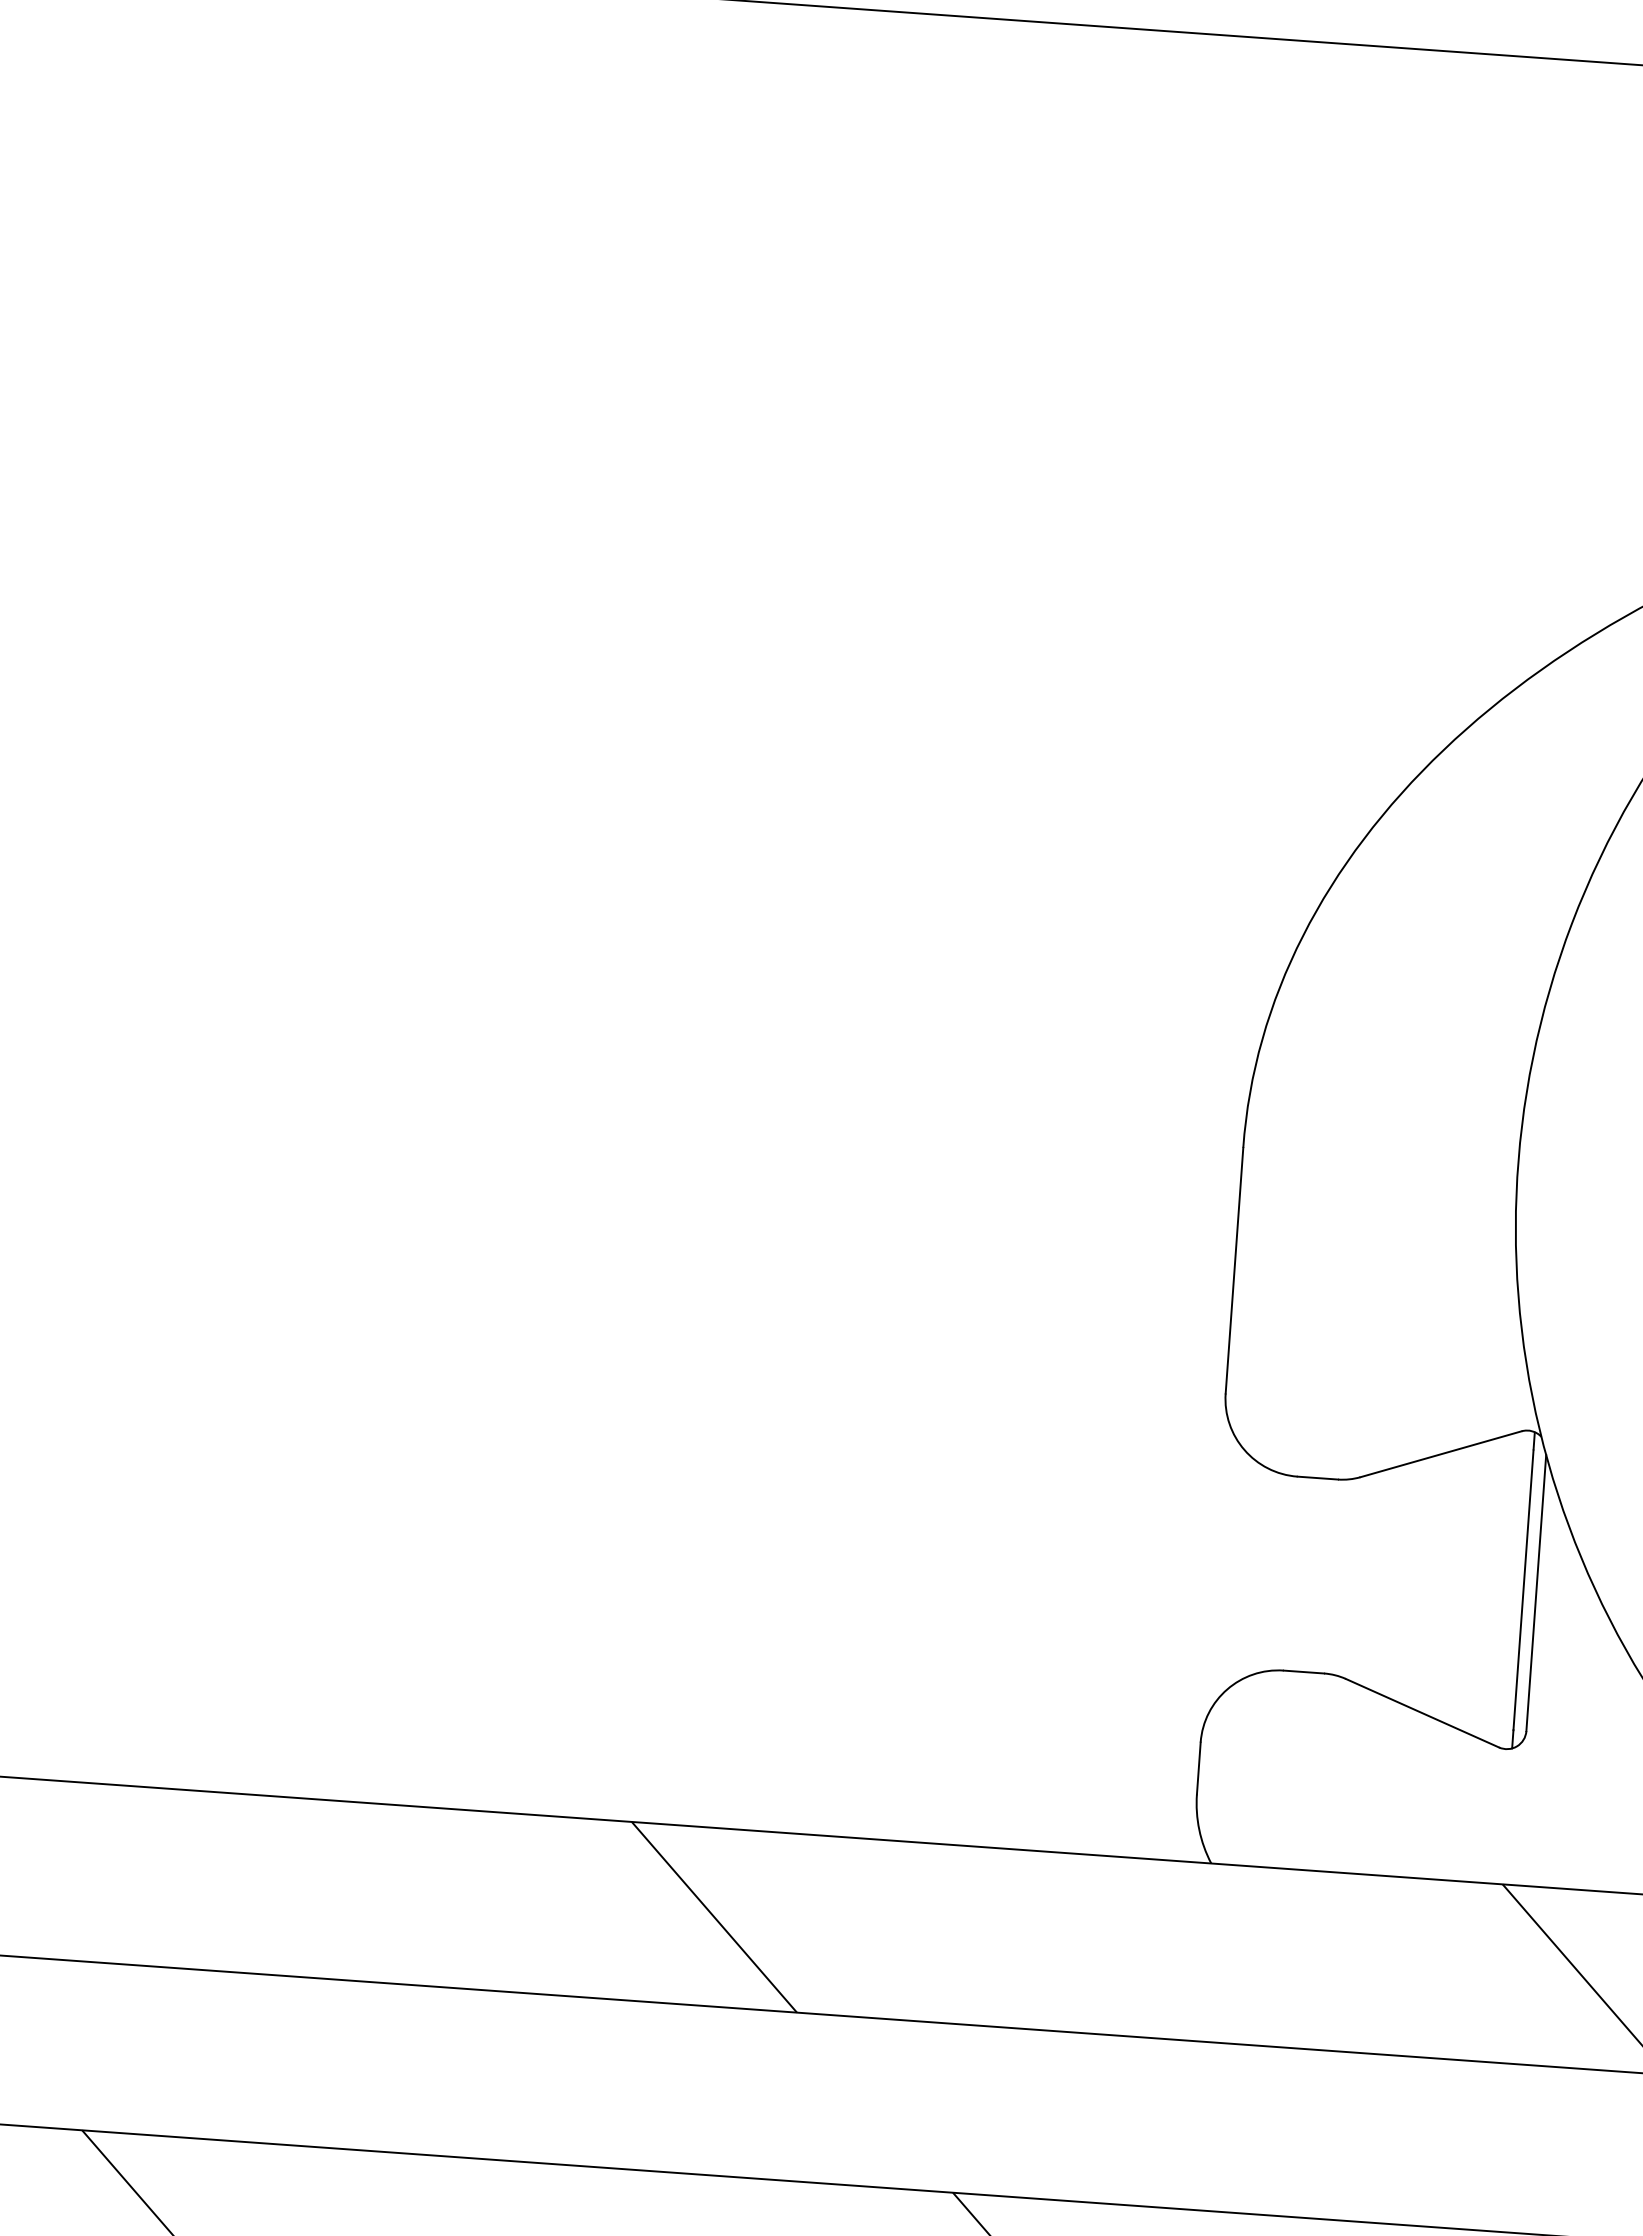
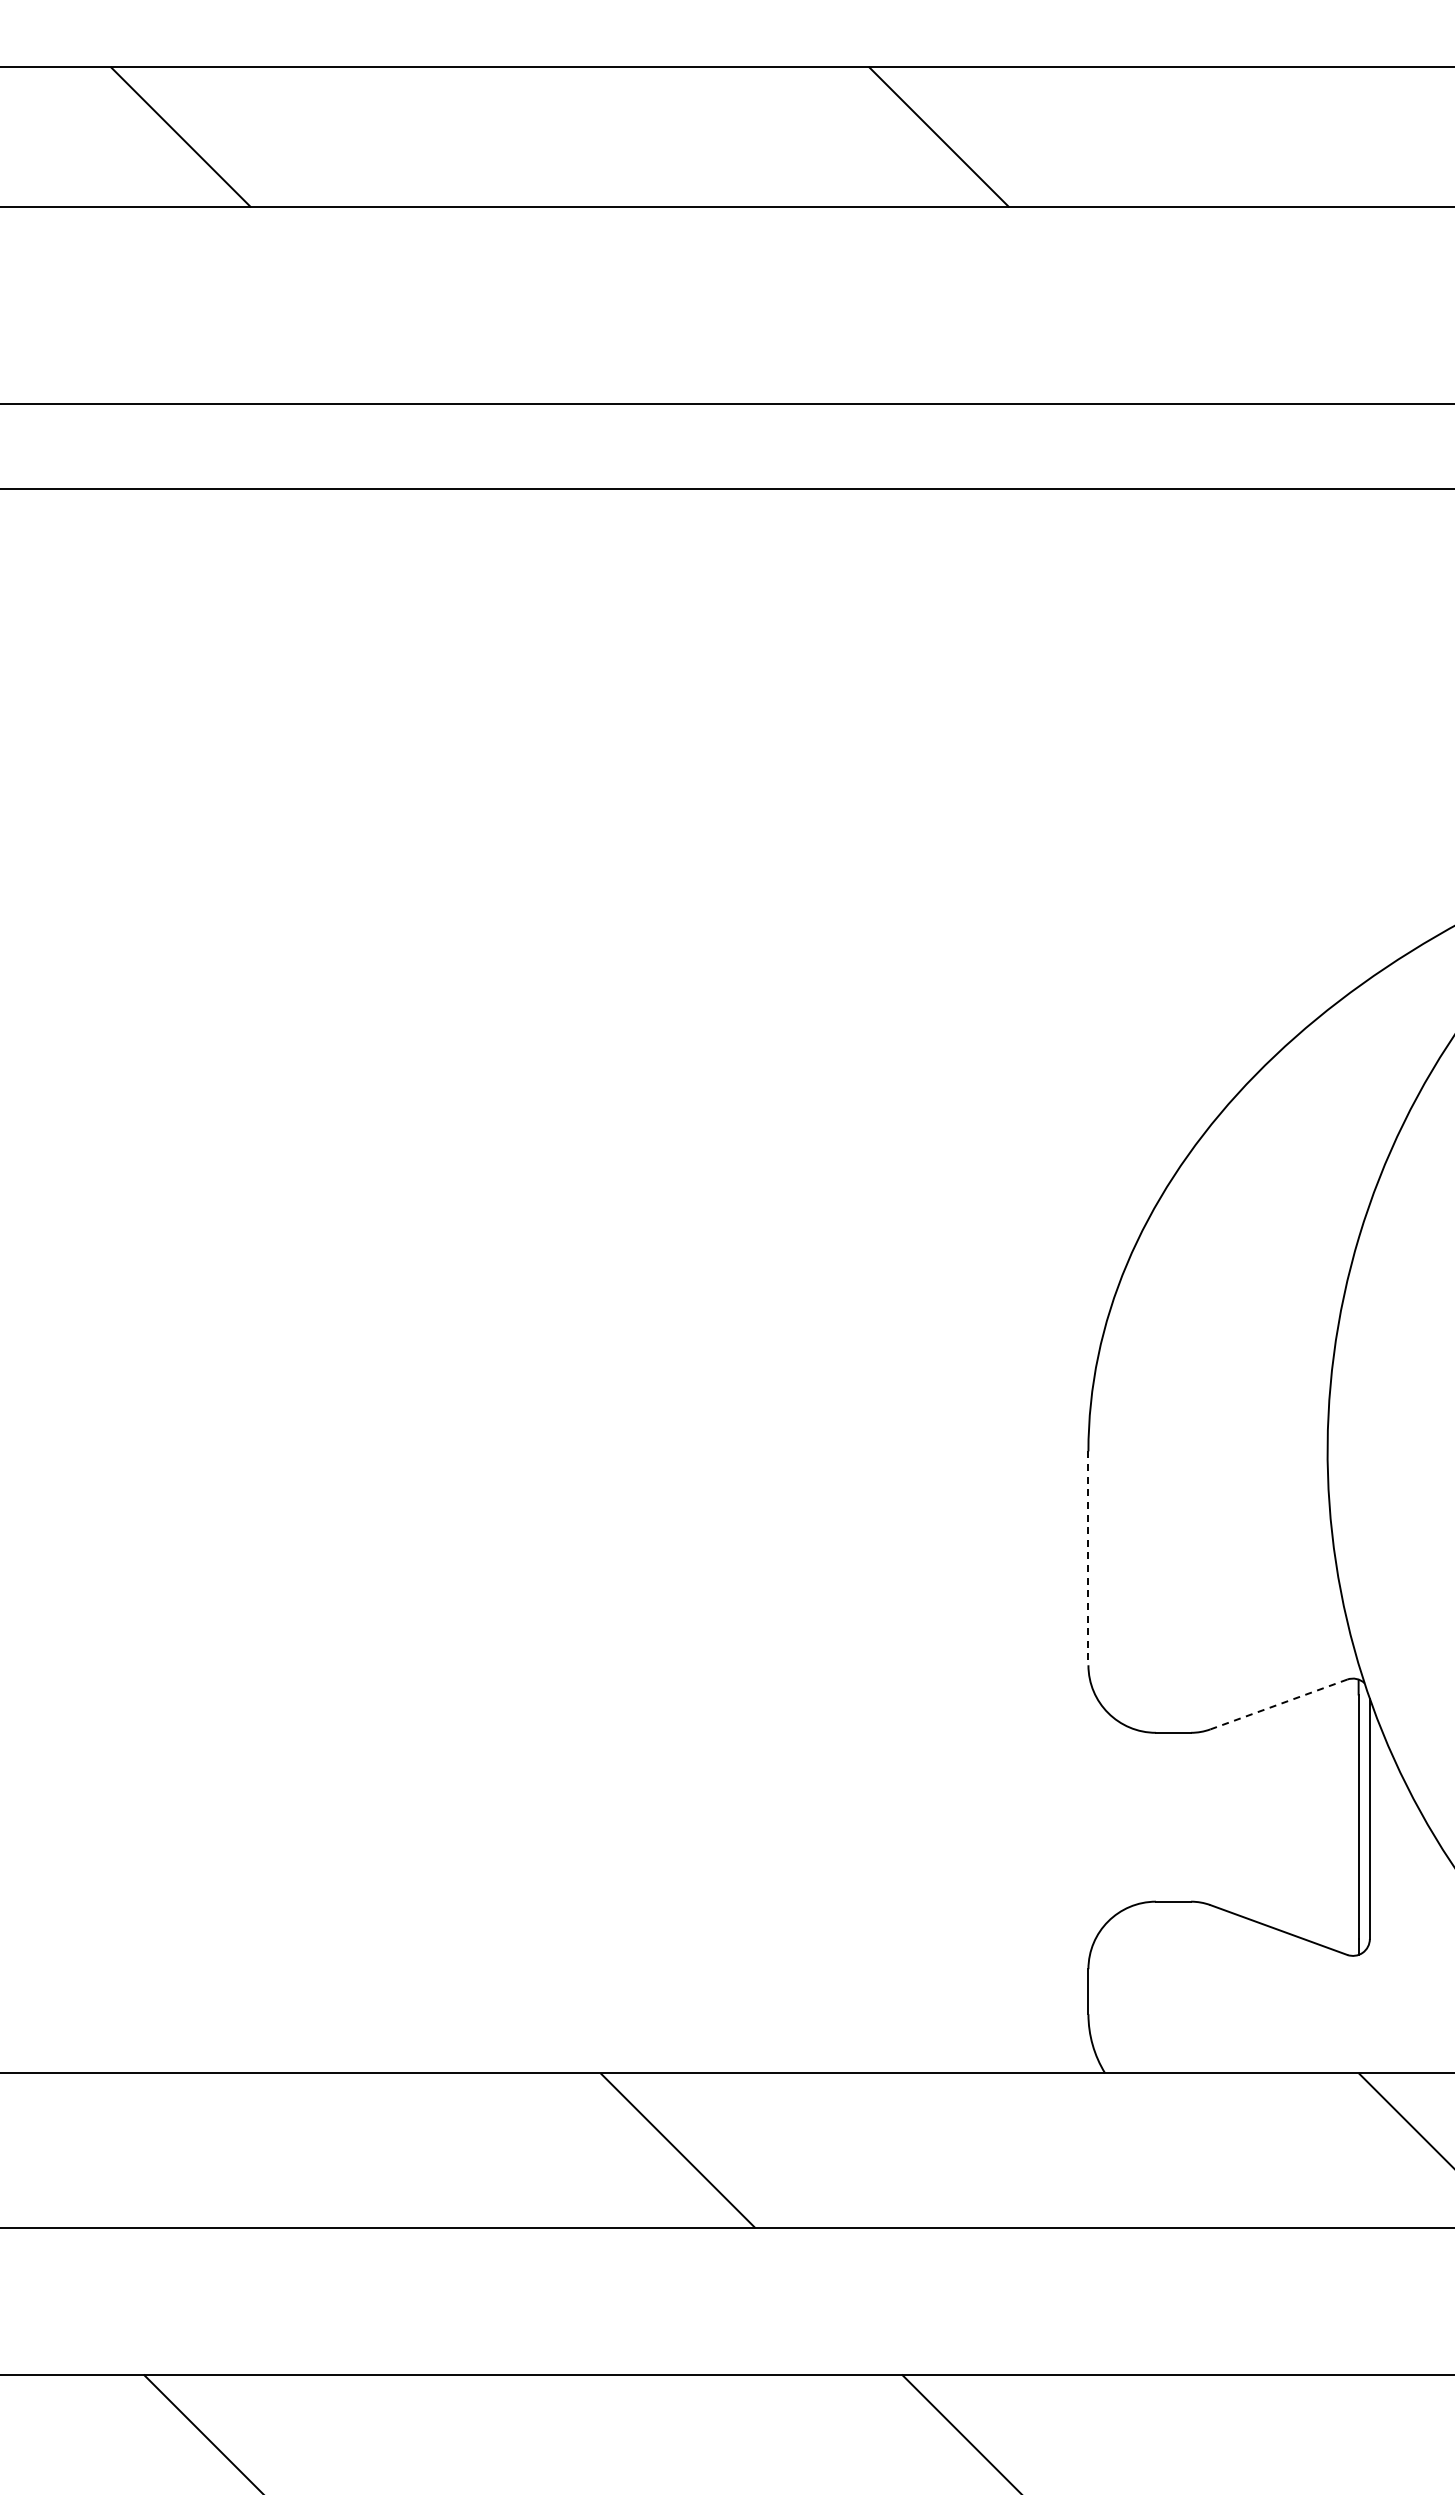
line: (1234, 1270) -> (1088, 1558), solid -> dashed
line: (1440, 1454) -> (1278, 1704), solid -> dashed

